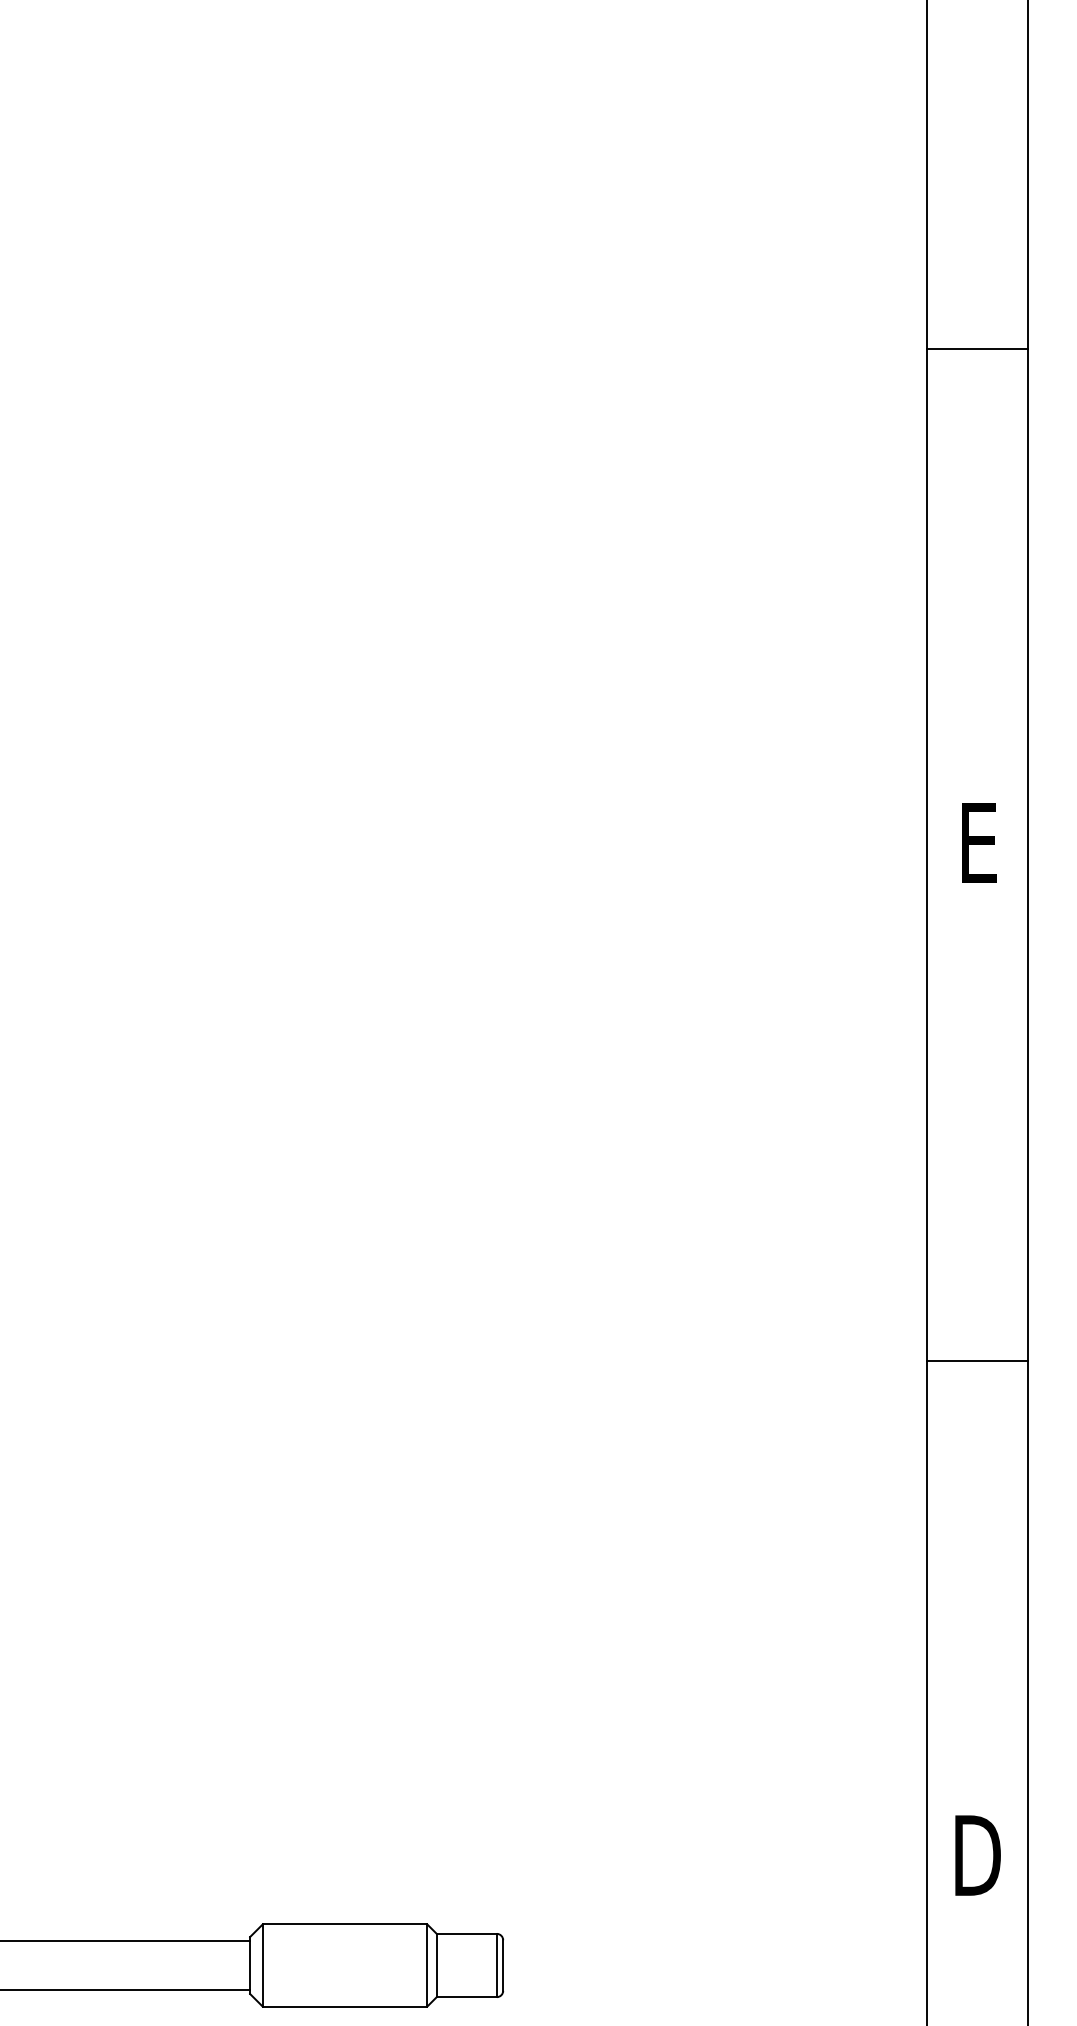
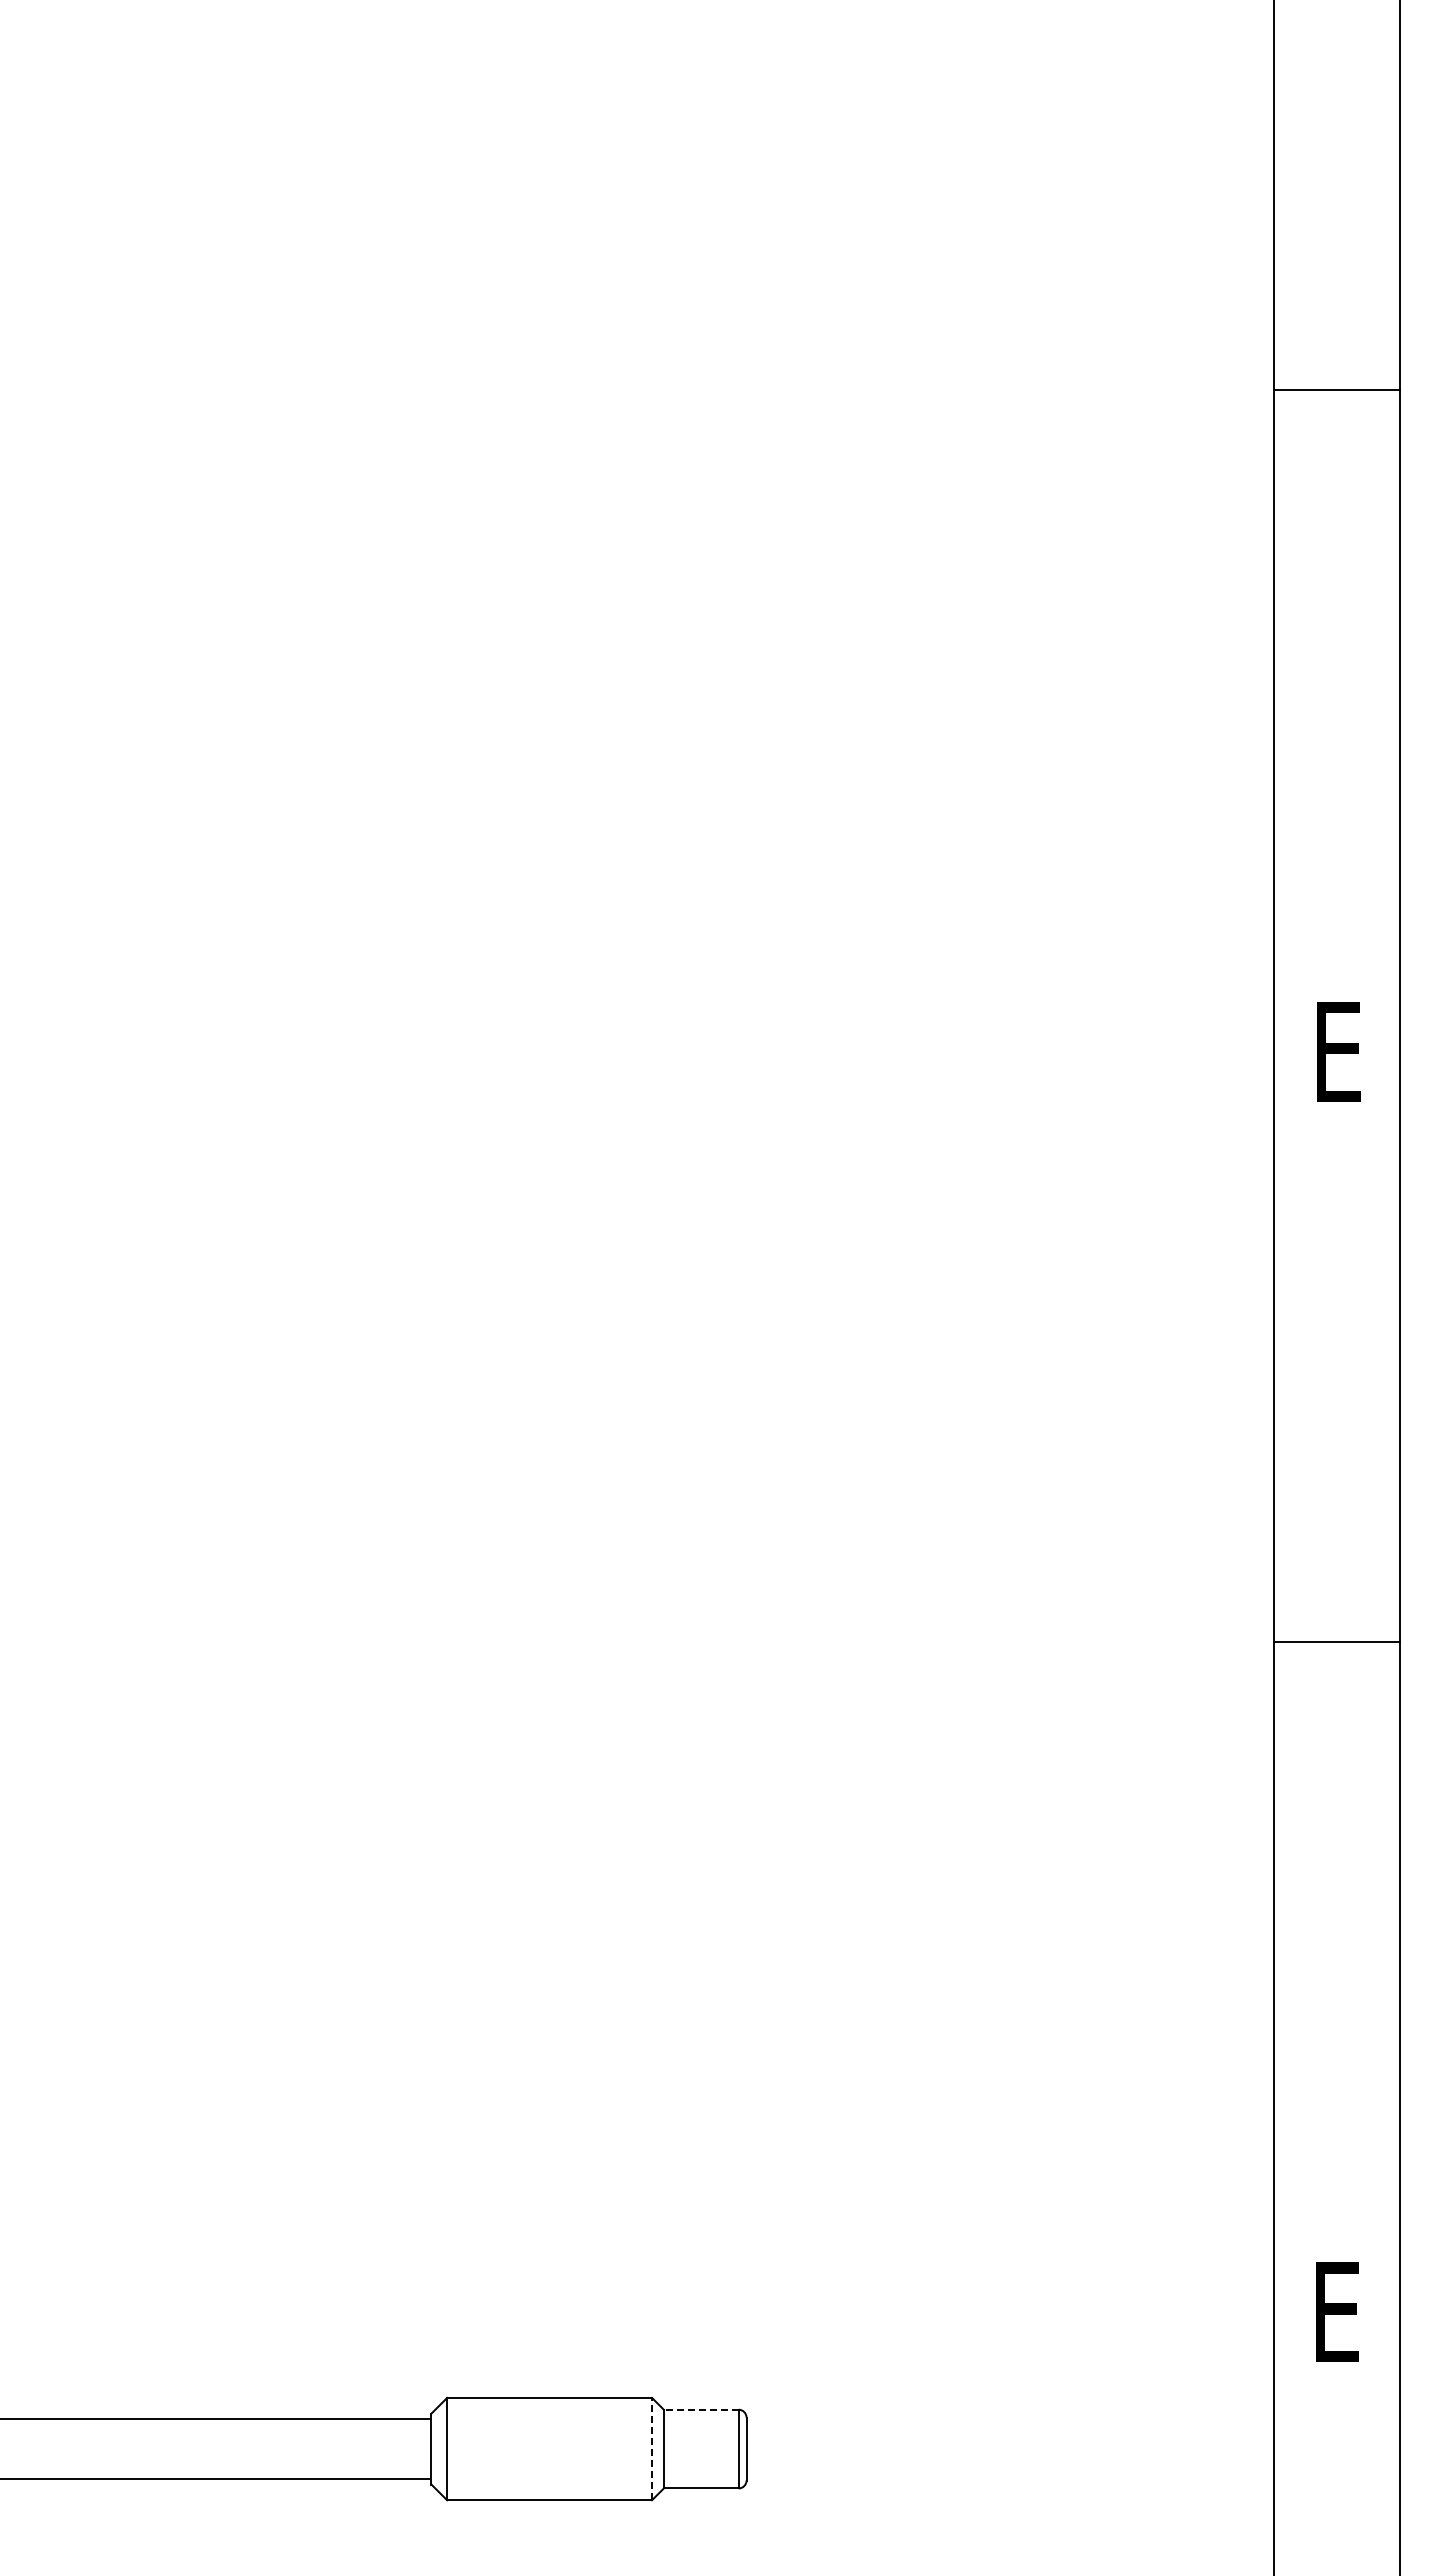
line: (977, 349) -> (1337, 390), moved
line: (977, 1361) -> (1337, 1641), moved
text: (977, 1855) -> (1337, 2312), D -> E
line: (466, 1933) -> (700, 2409), solid -> dashed
line: (427, 1965) -> (652, 2448), solid -> dashed

